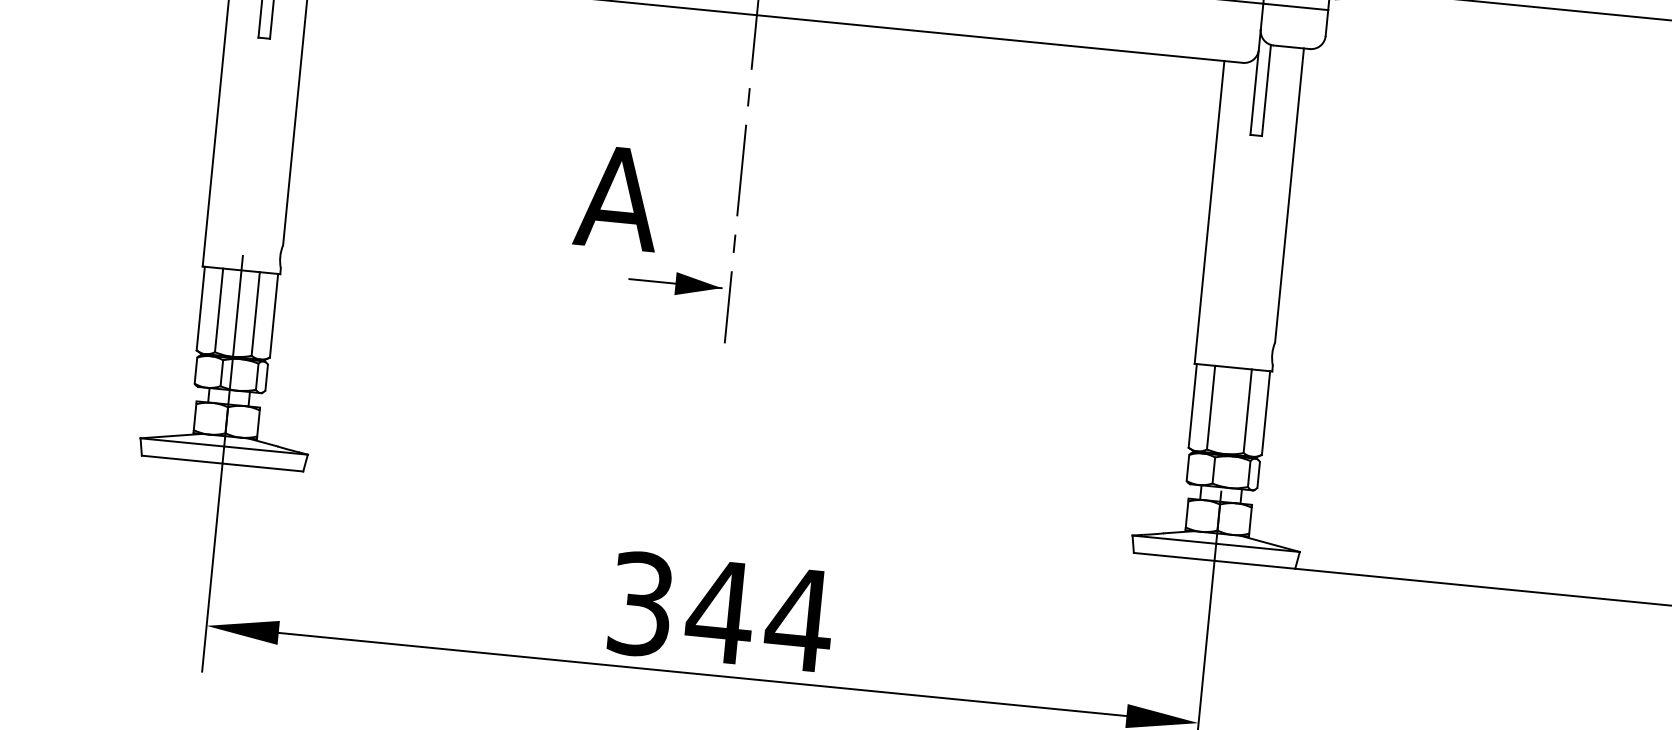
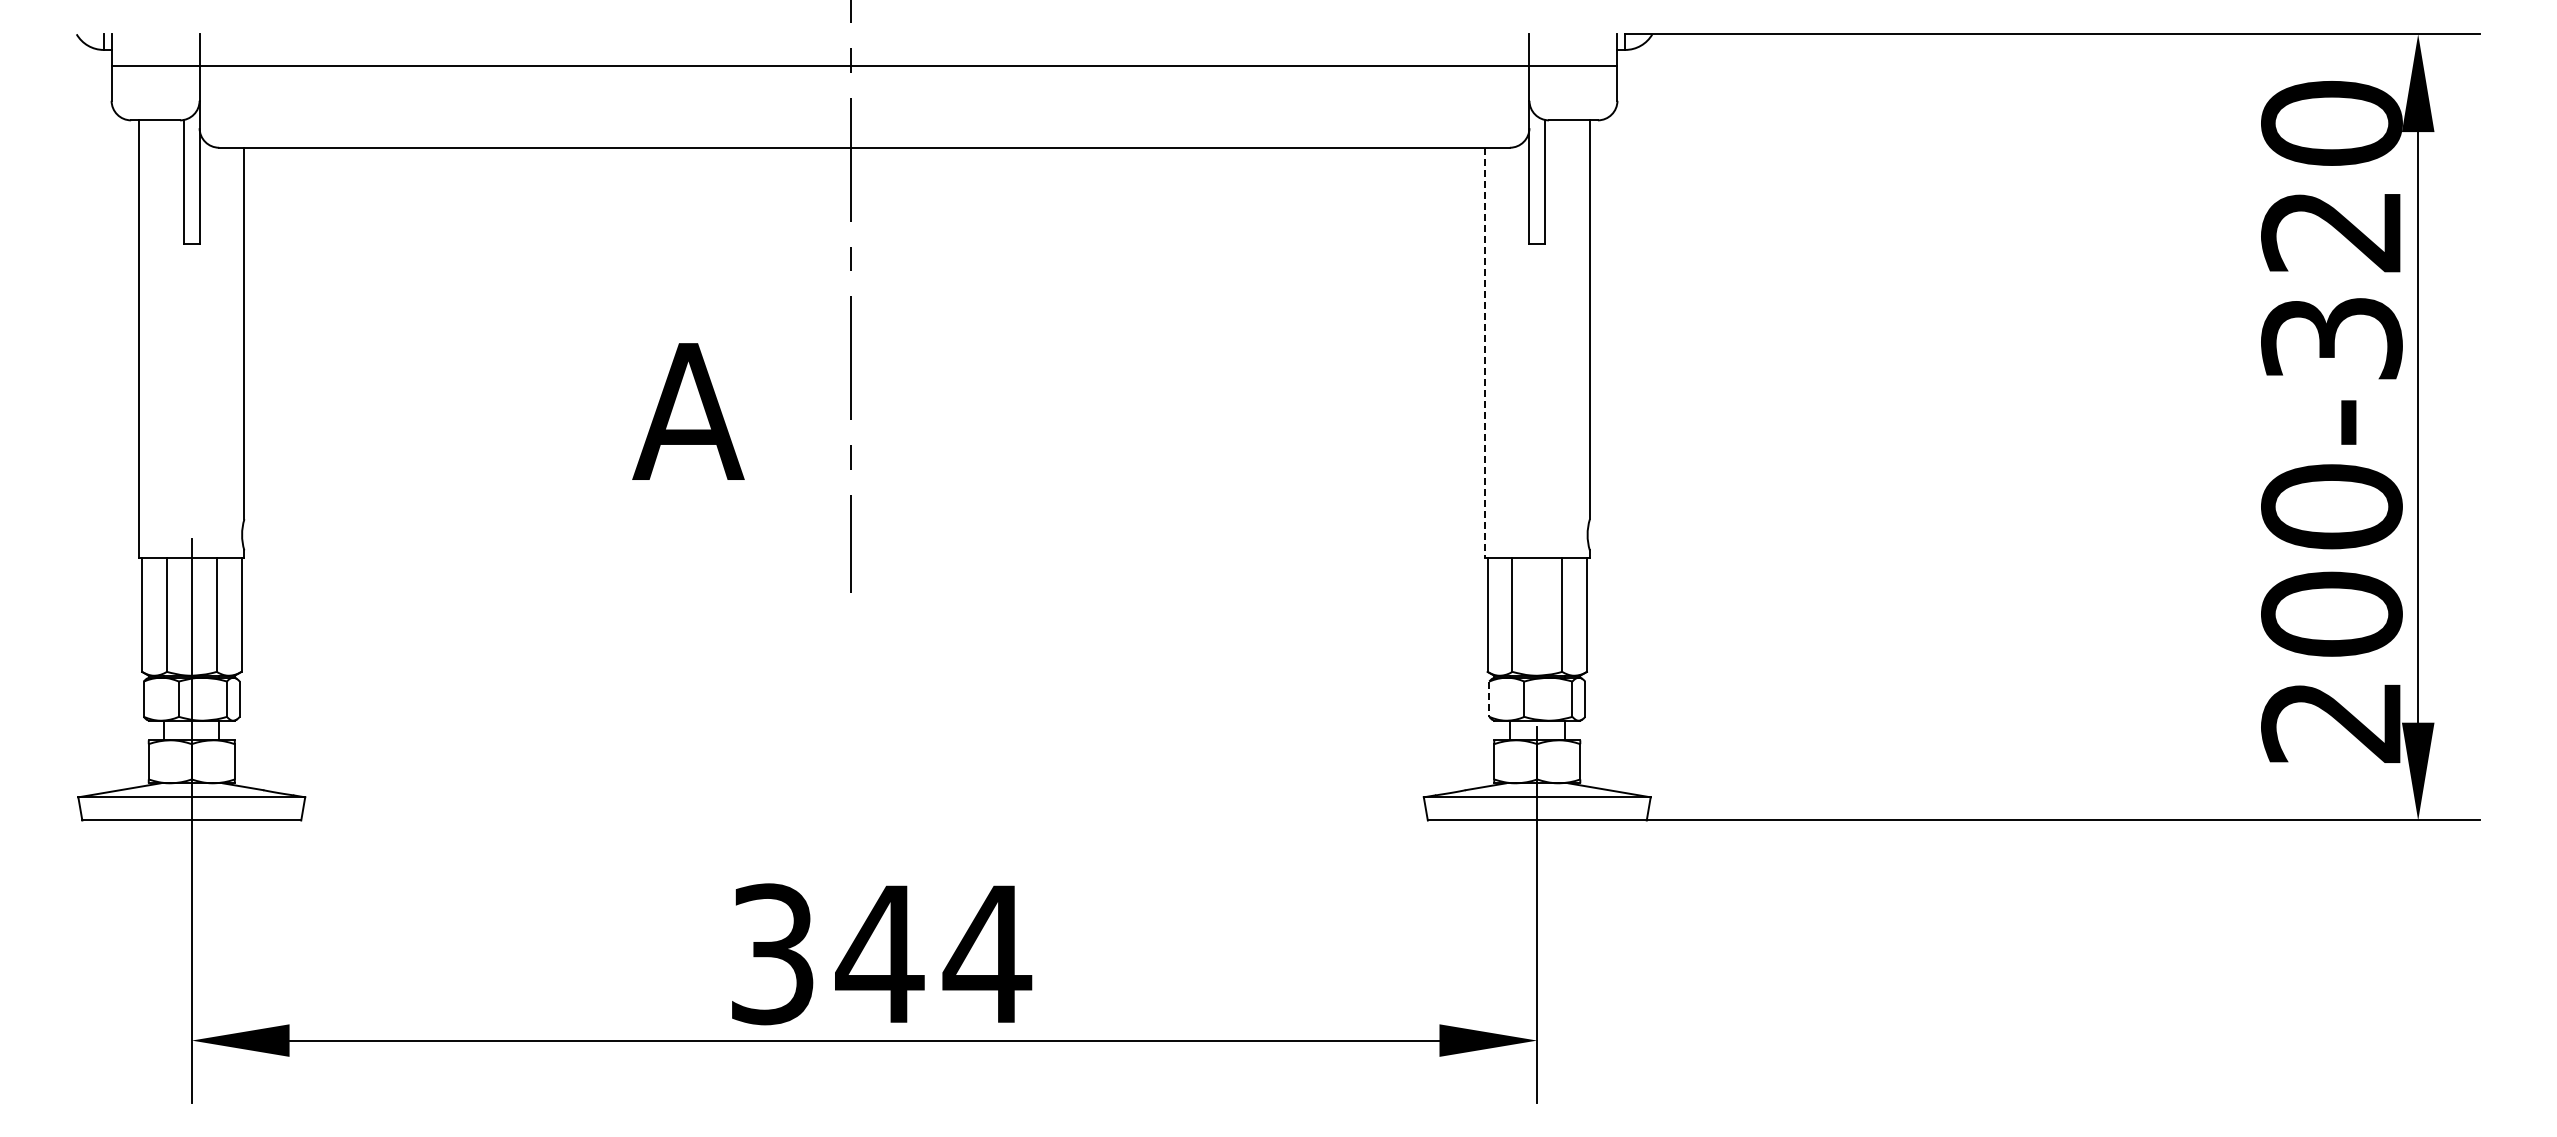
line: (1209, 212) -> (1484, 353), solid -> dashed
part: (675, 283) -> (776, 518), removed
line: (1188, 468) -> (1489, 699), solid -> dashed

